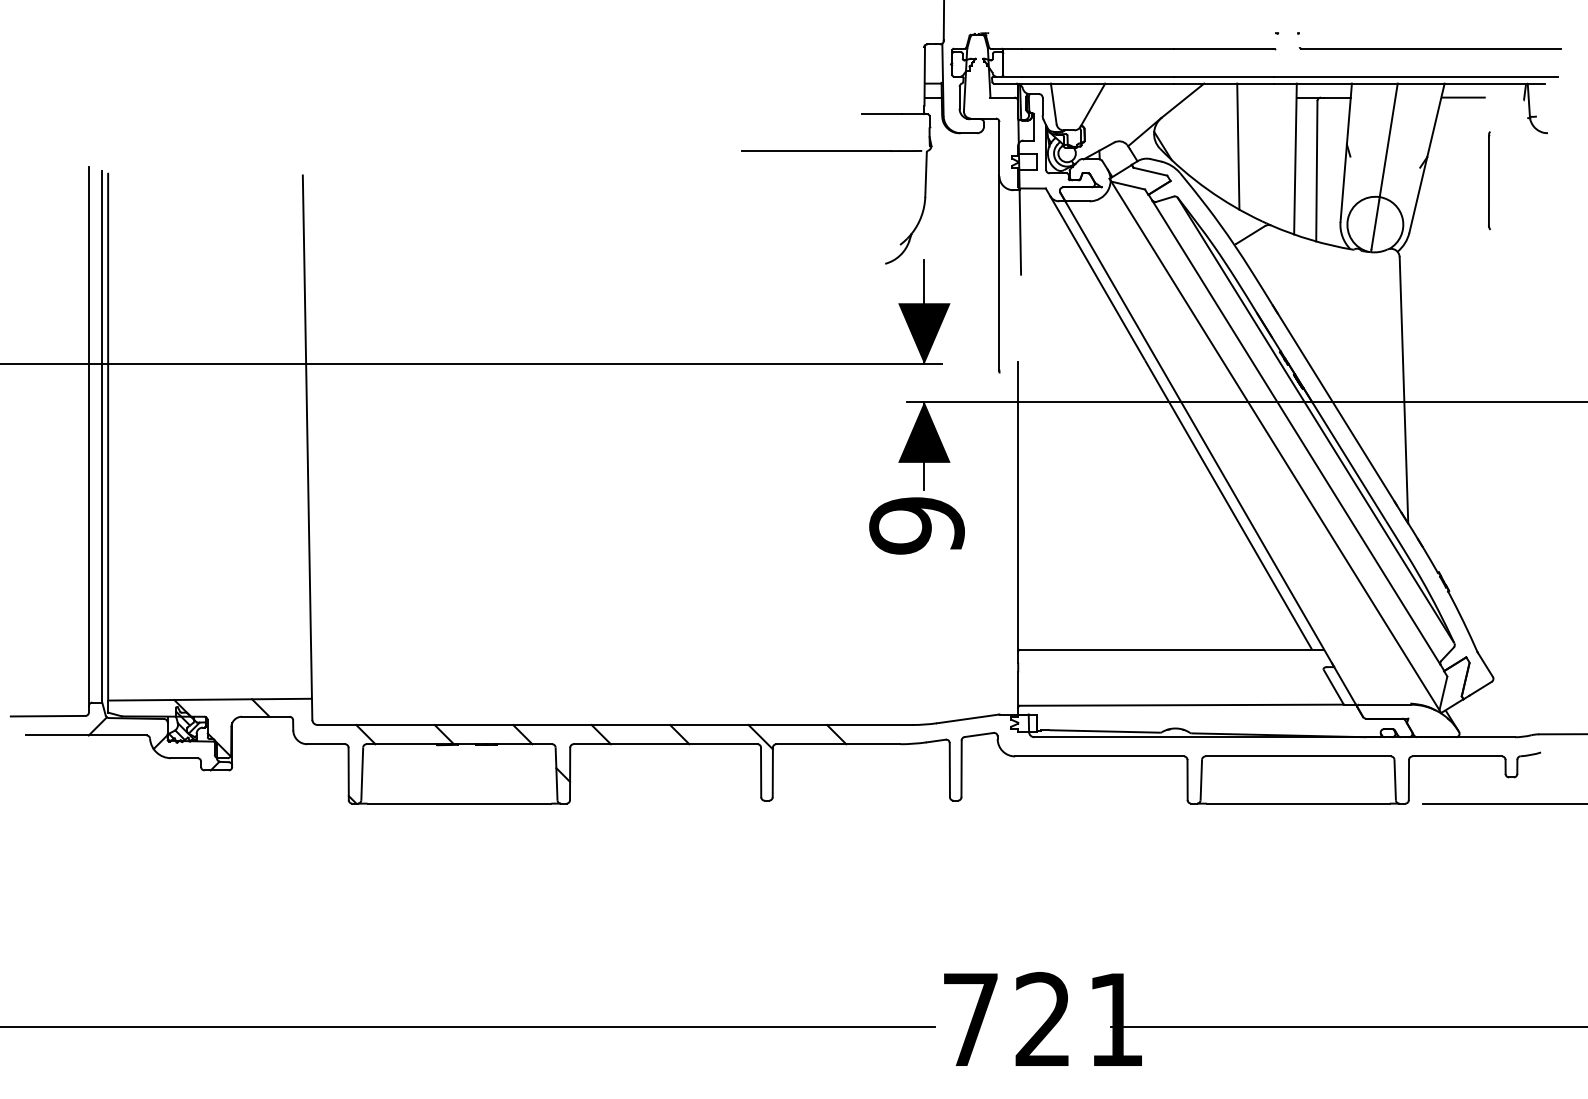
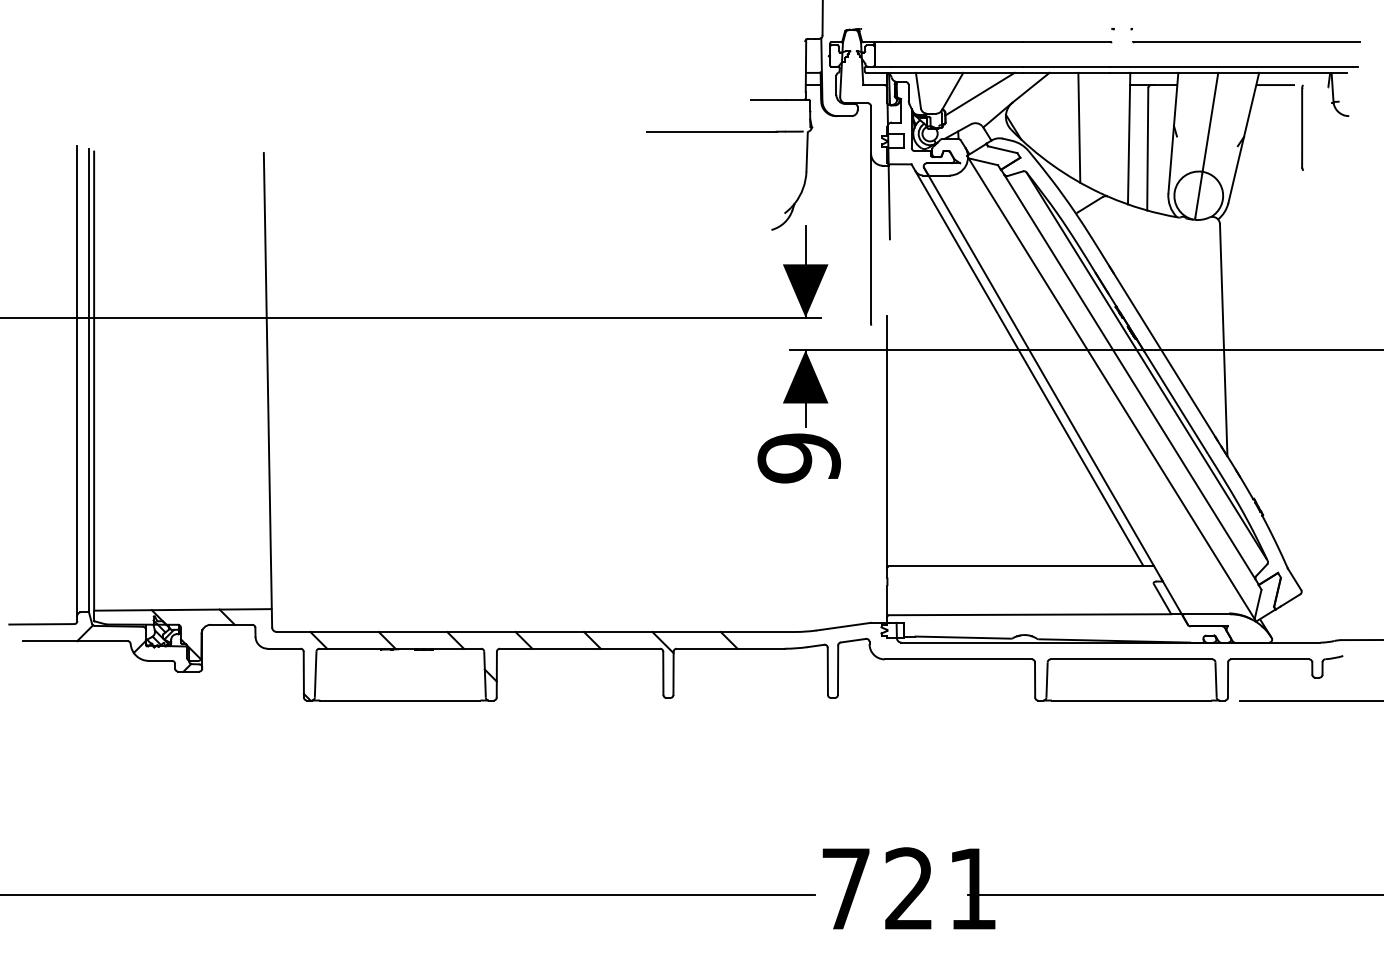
line: (1124, 107) -> (980, 93), added
line: (1489, 180) -> (1302, 127), moved

